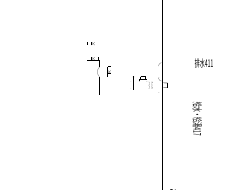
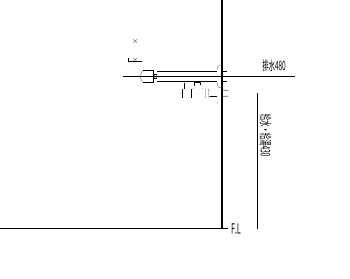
text: (209, 63) -> (281, 65), 411 -> 480
text: (197, 132) -> (265, 152), 417 -> 430

